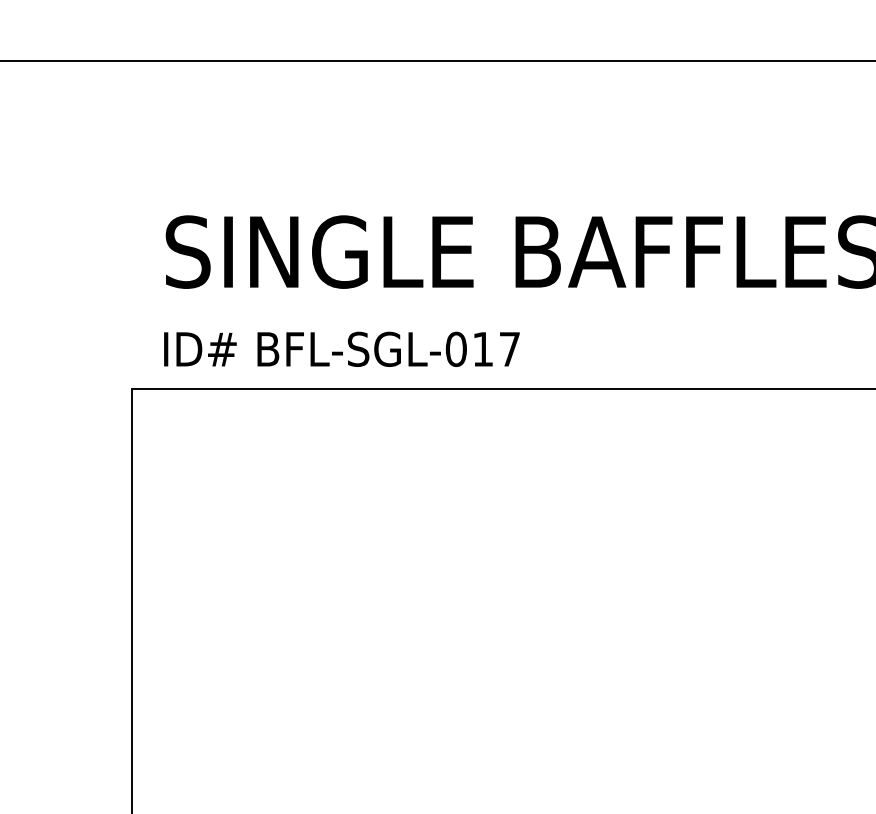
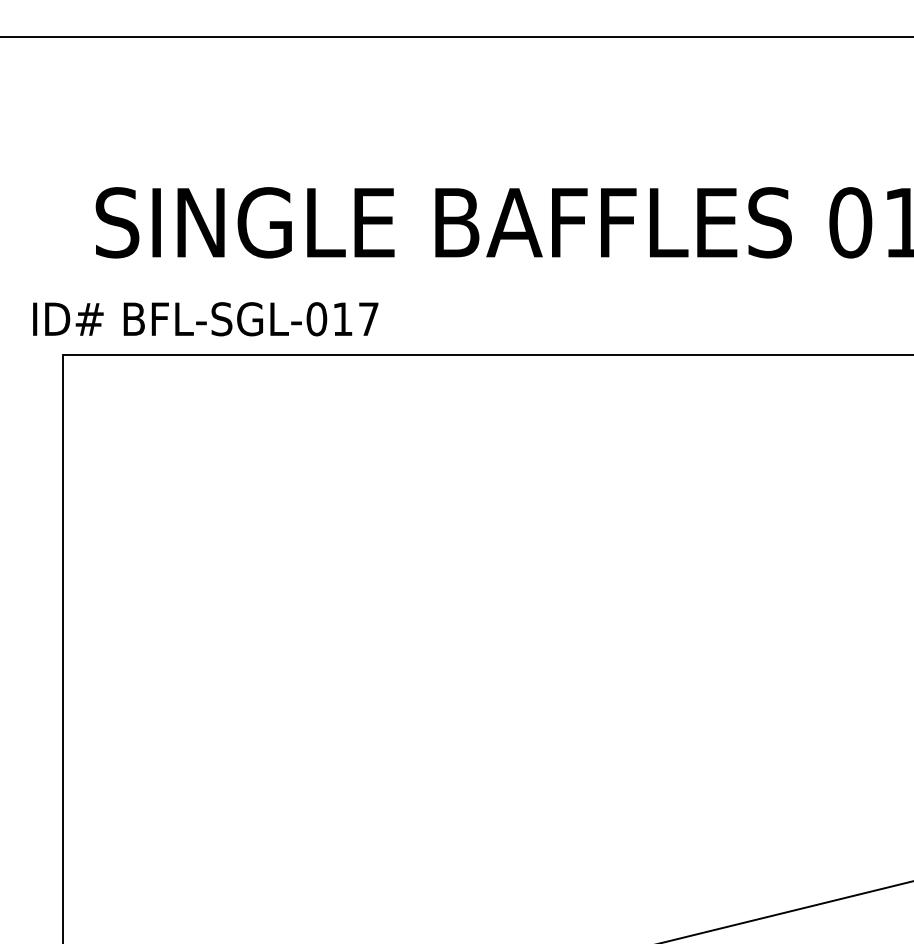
text: (341, 349) -> (205, 319), moved

